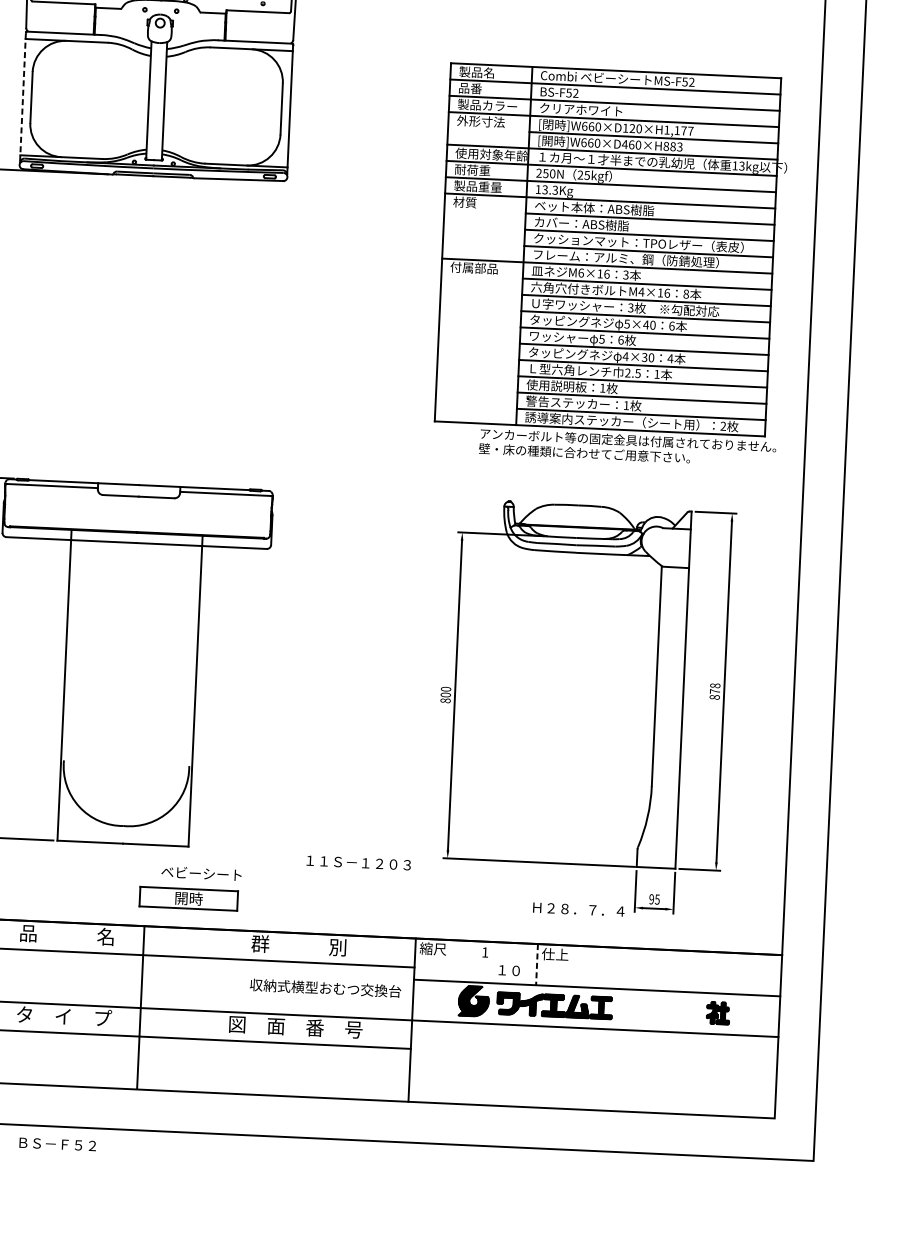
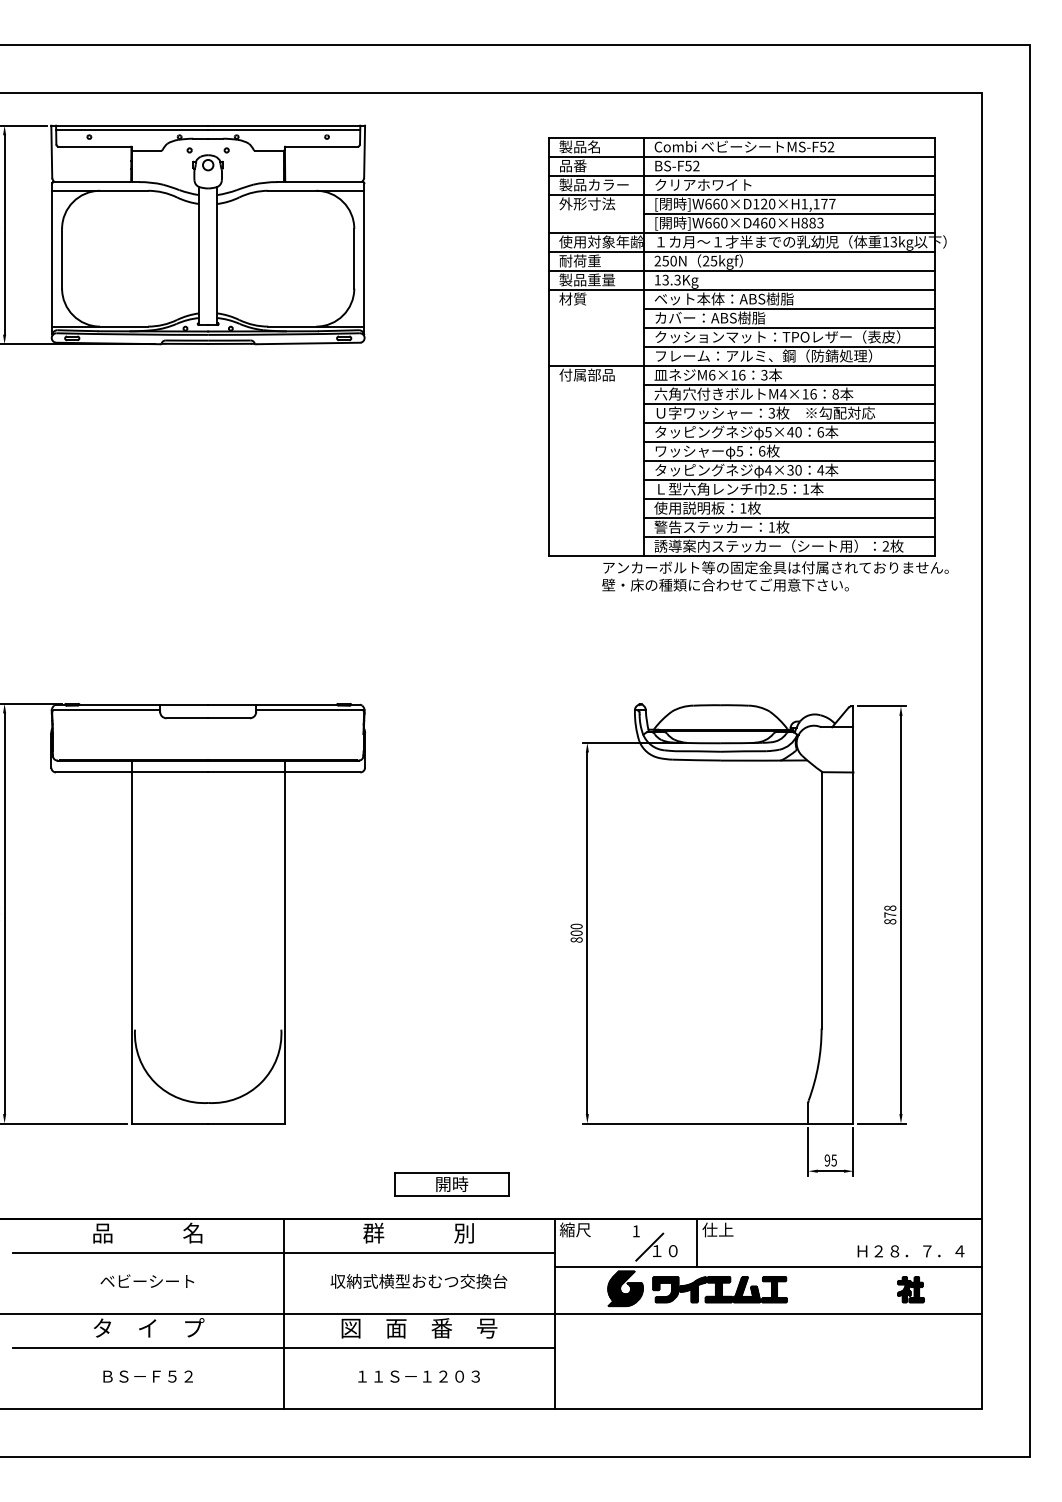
line: (23, 96) -> (52, 258), dashed -> solid
part: (612, 265) -> (748, 364), moved
text: (358, 862) -> (418, 1376), moved
text: (201, 872) -> (147, 1280), moved
part: (188, 898) -> (451, 1184), moved
text: (578, 909) -> (910, 1251), moved
line: (537, 965) -> (697, 1243), dashed -> solid
line: (496, 966) -> (649, 1246), added
text: (325, 988) -> (418, 1281), moved
line: (140, 1007) -> (283, 1313), moved
text: (57, 1144) -> (147, 1376), moved

